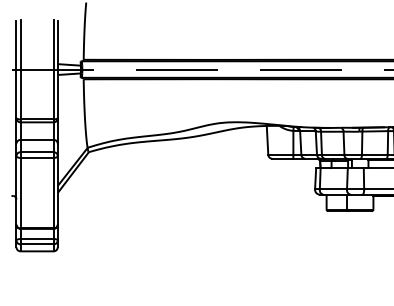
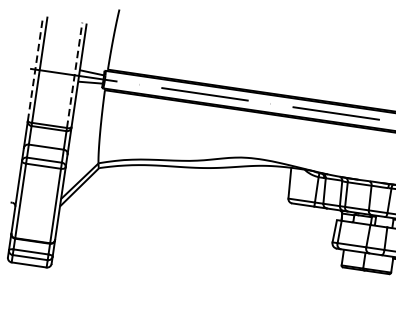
line: (16, 69) -> (35, 69), solid -> dashed
line: (53, 69) -> (74, 75), solid -> dashed

